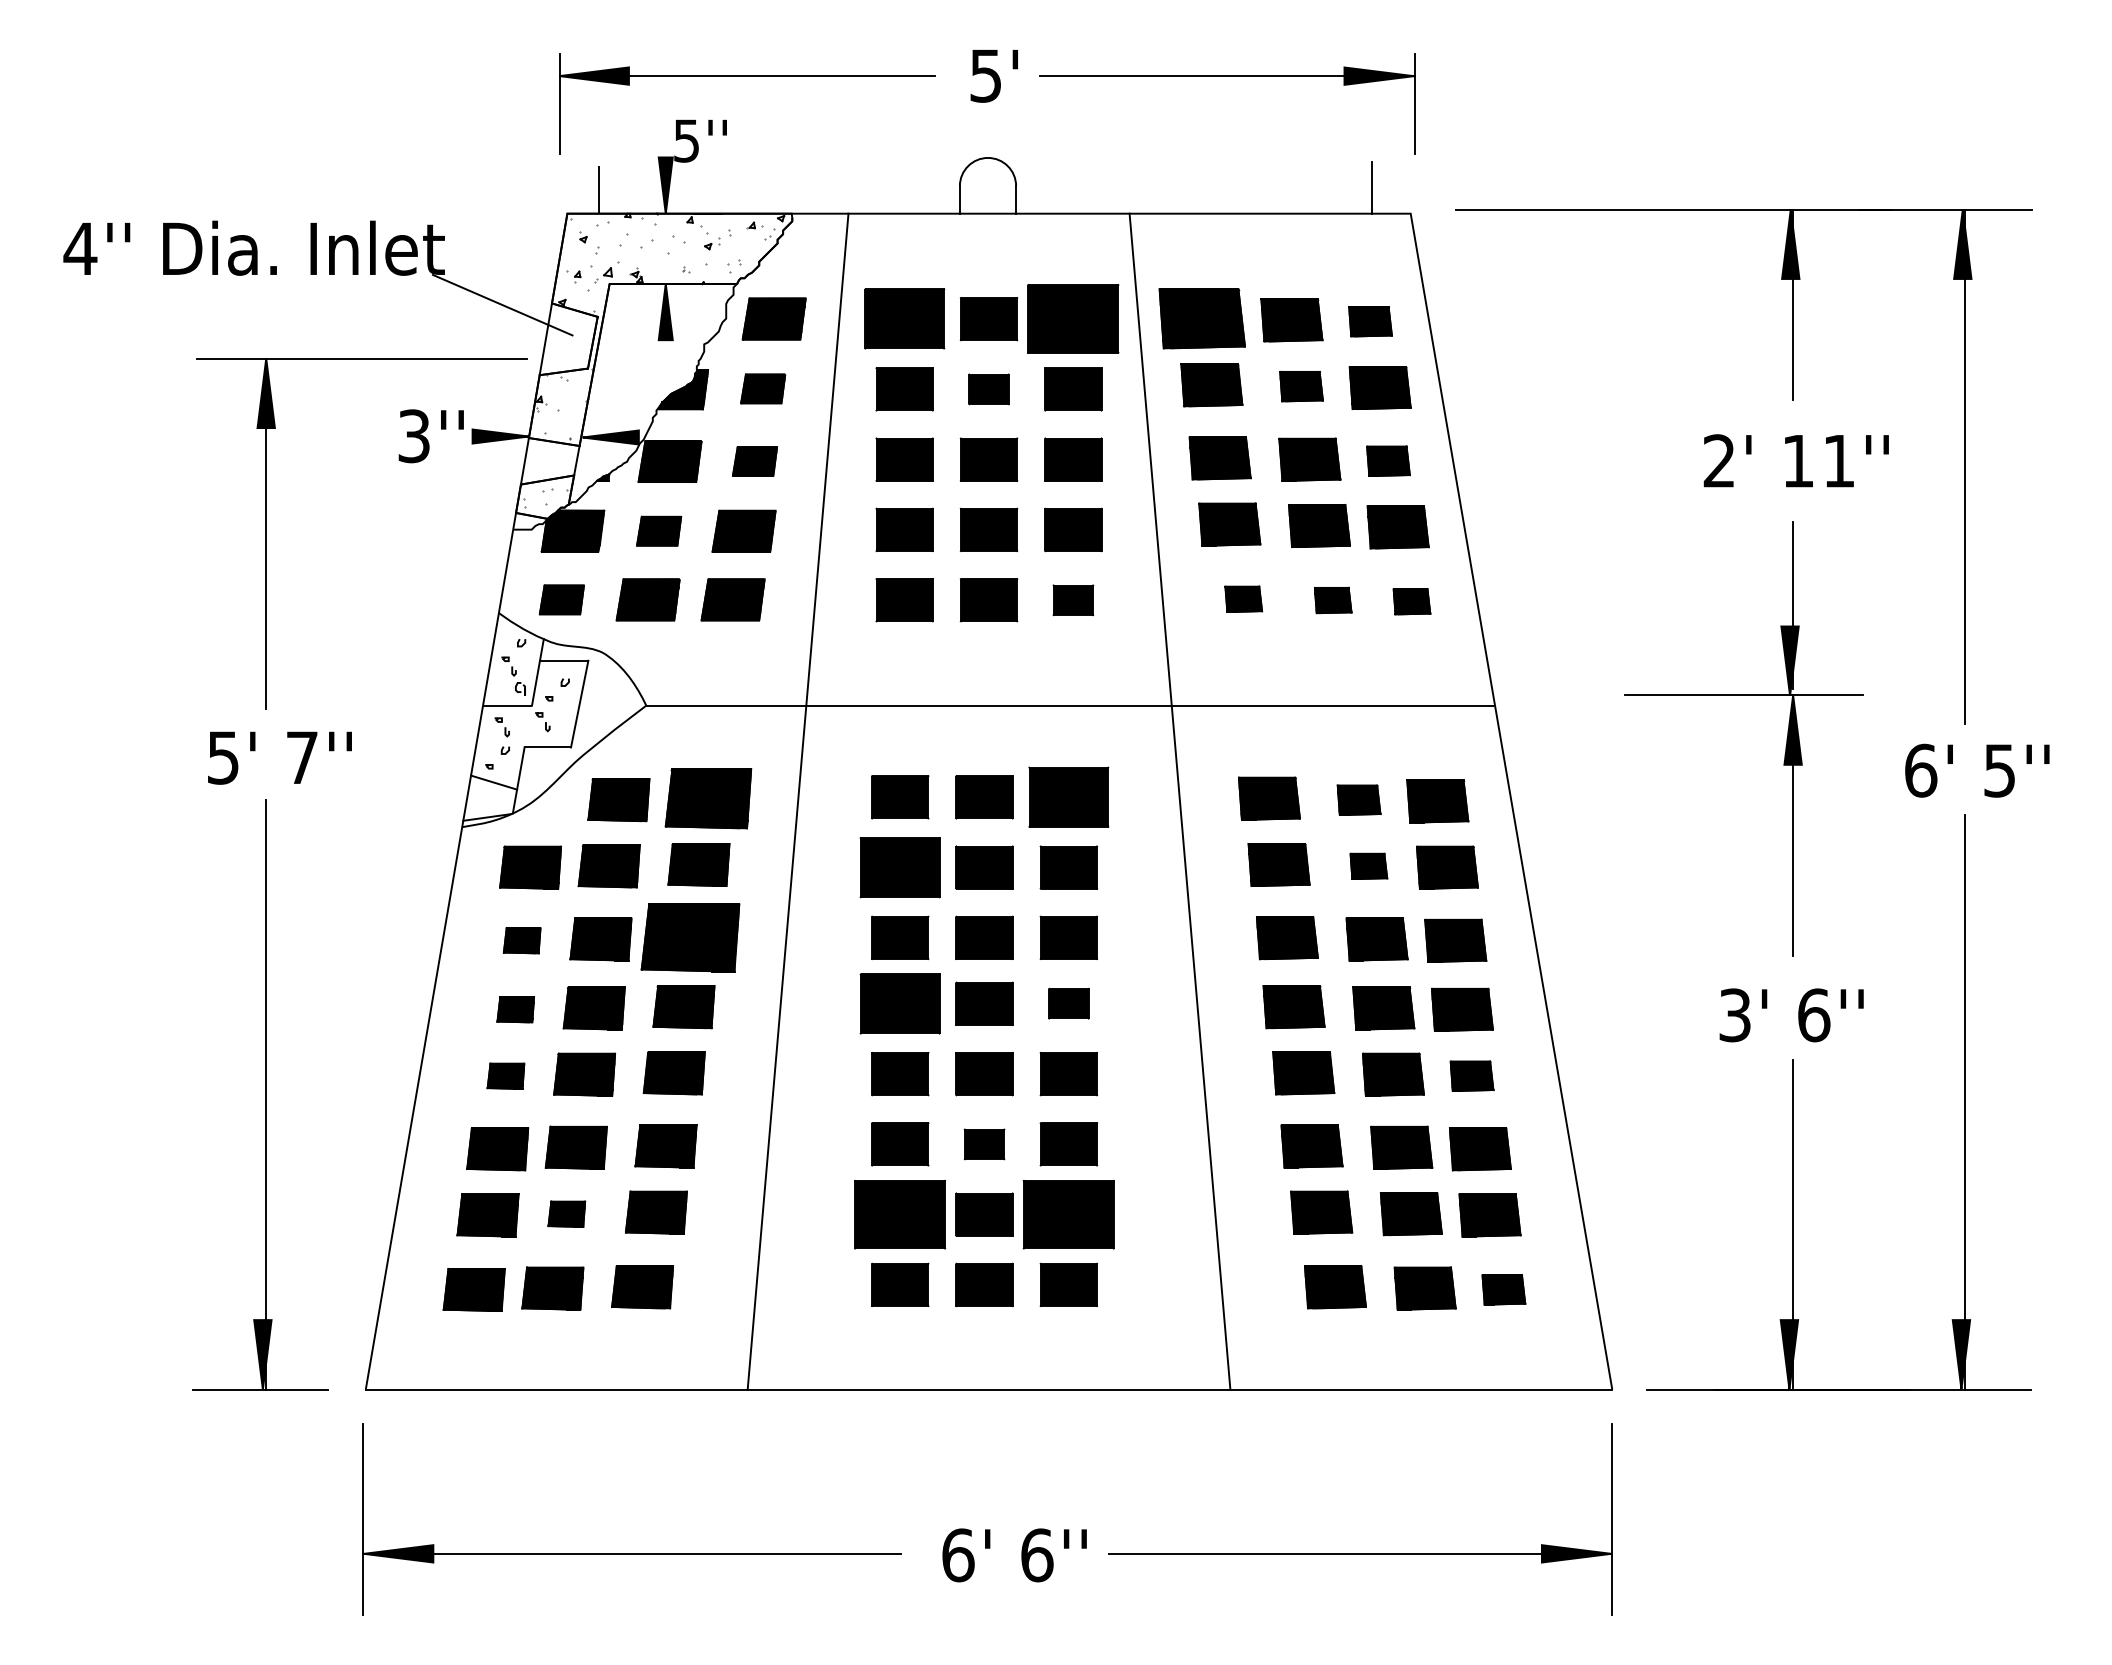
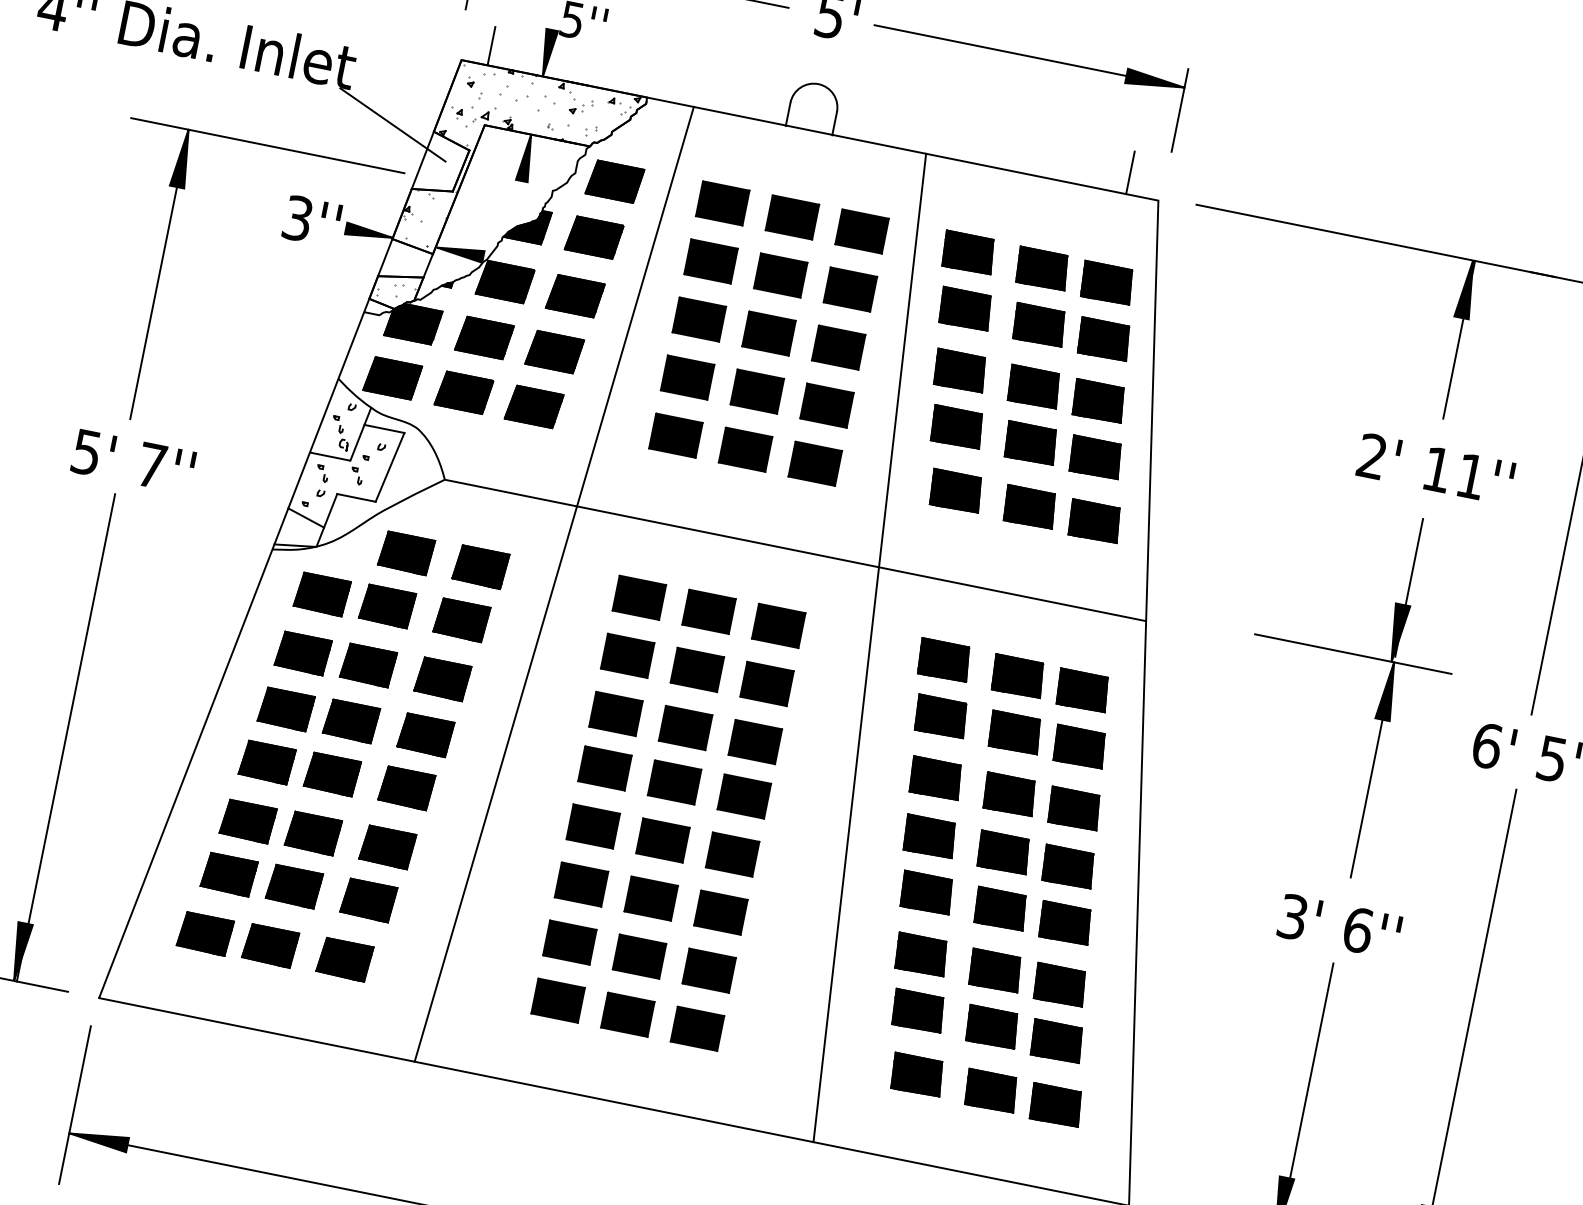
part: (904, 319) -> (722, 203), size x0.71
part: (1073, 319) -> (862, 231), size x0.62
part: (1201, 319) -> (967, 253), size x0.71
part: (1370, 321) -> (1107, 283), size x1.43
part: (1301, 386) -> (1039, 325), size x1.43
part: (762, 388) -> (593, 237), size x1.43
part: (988, 389) -> (780, 275), size x1.43
part: (754, 461) -> (574, 296), size x1.43
part: (1388, 461) -> (1098, 401), size x1.43
part: (658, 530) -> (484, 337), size x1.43
part: (561, 599) -> (392, 377), size x1.43
part: (1243, 599) -> (955, 491), size x1.67
part: (1073, 600) -> (815, 464), size x1.43
part: (1332, 600) -> (1029, 507), size x1.67
part: (1411, 601) -> (1094, 521), size x1.67
part: (1068, 797) -> (778, 625), size x0.71
part: (708, 798) -> (480, 566), size x0.71
part: (1358, 800) -> (1017, 676), size x1.43
part: (1368, 866) -> (1014, 732), size x1.67
part: (900, 867) -> (627, 655), size x0.71
part: (690, 938) -> (442, 679), size x0.62
part: (521, 940) -> (302, 653), size x1.67
part: (900, 1003) -> (605, 768), size x0.71
part: (1068, 1003) -> (744, 796), size x1.43
part: (515, 1009) -> (286, 709), size x1.67
part: (505, 1076) -> (266, 762), size x1.67
part: (1471, 1076) -> (1064, 923), size x1.43
part: (984, 1144) -> (651, 898), size x1.43
part: (566, 1214) -> (294, 886), size x1.67
part: (900, 1214) -> (570, 942), size x0.62
part: (1068, 1214) -> (708, 970), size x0.62
part: (1503, 1289) -> (1055, 1104), size x1.43

